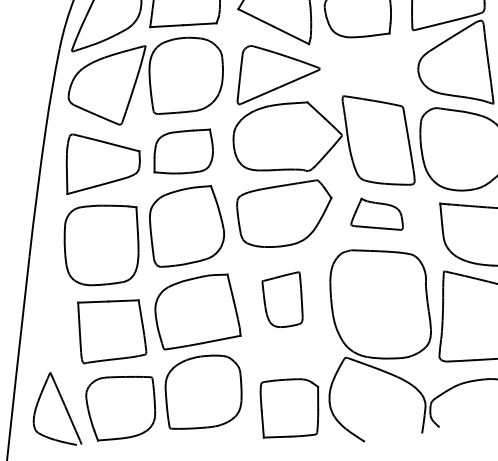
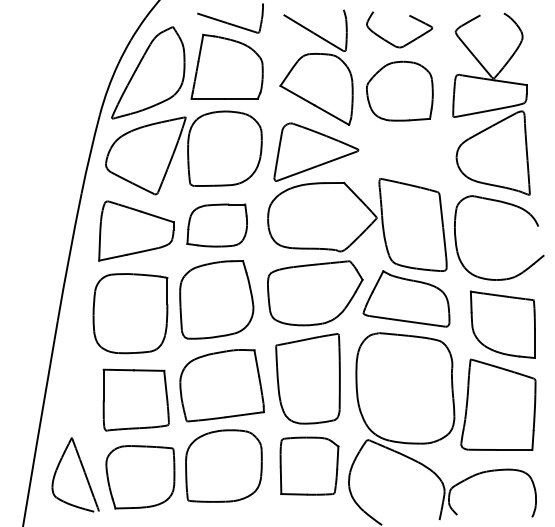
part: (376, 214) -> (406, 298), size x1.67
part: (282, 299) -> (307, 378), size x1.67
part: (290, 407) -> (309, 465), moved

